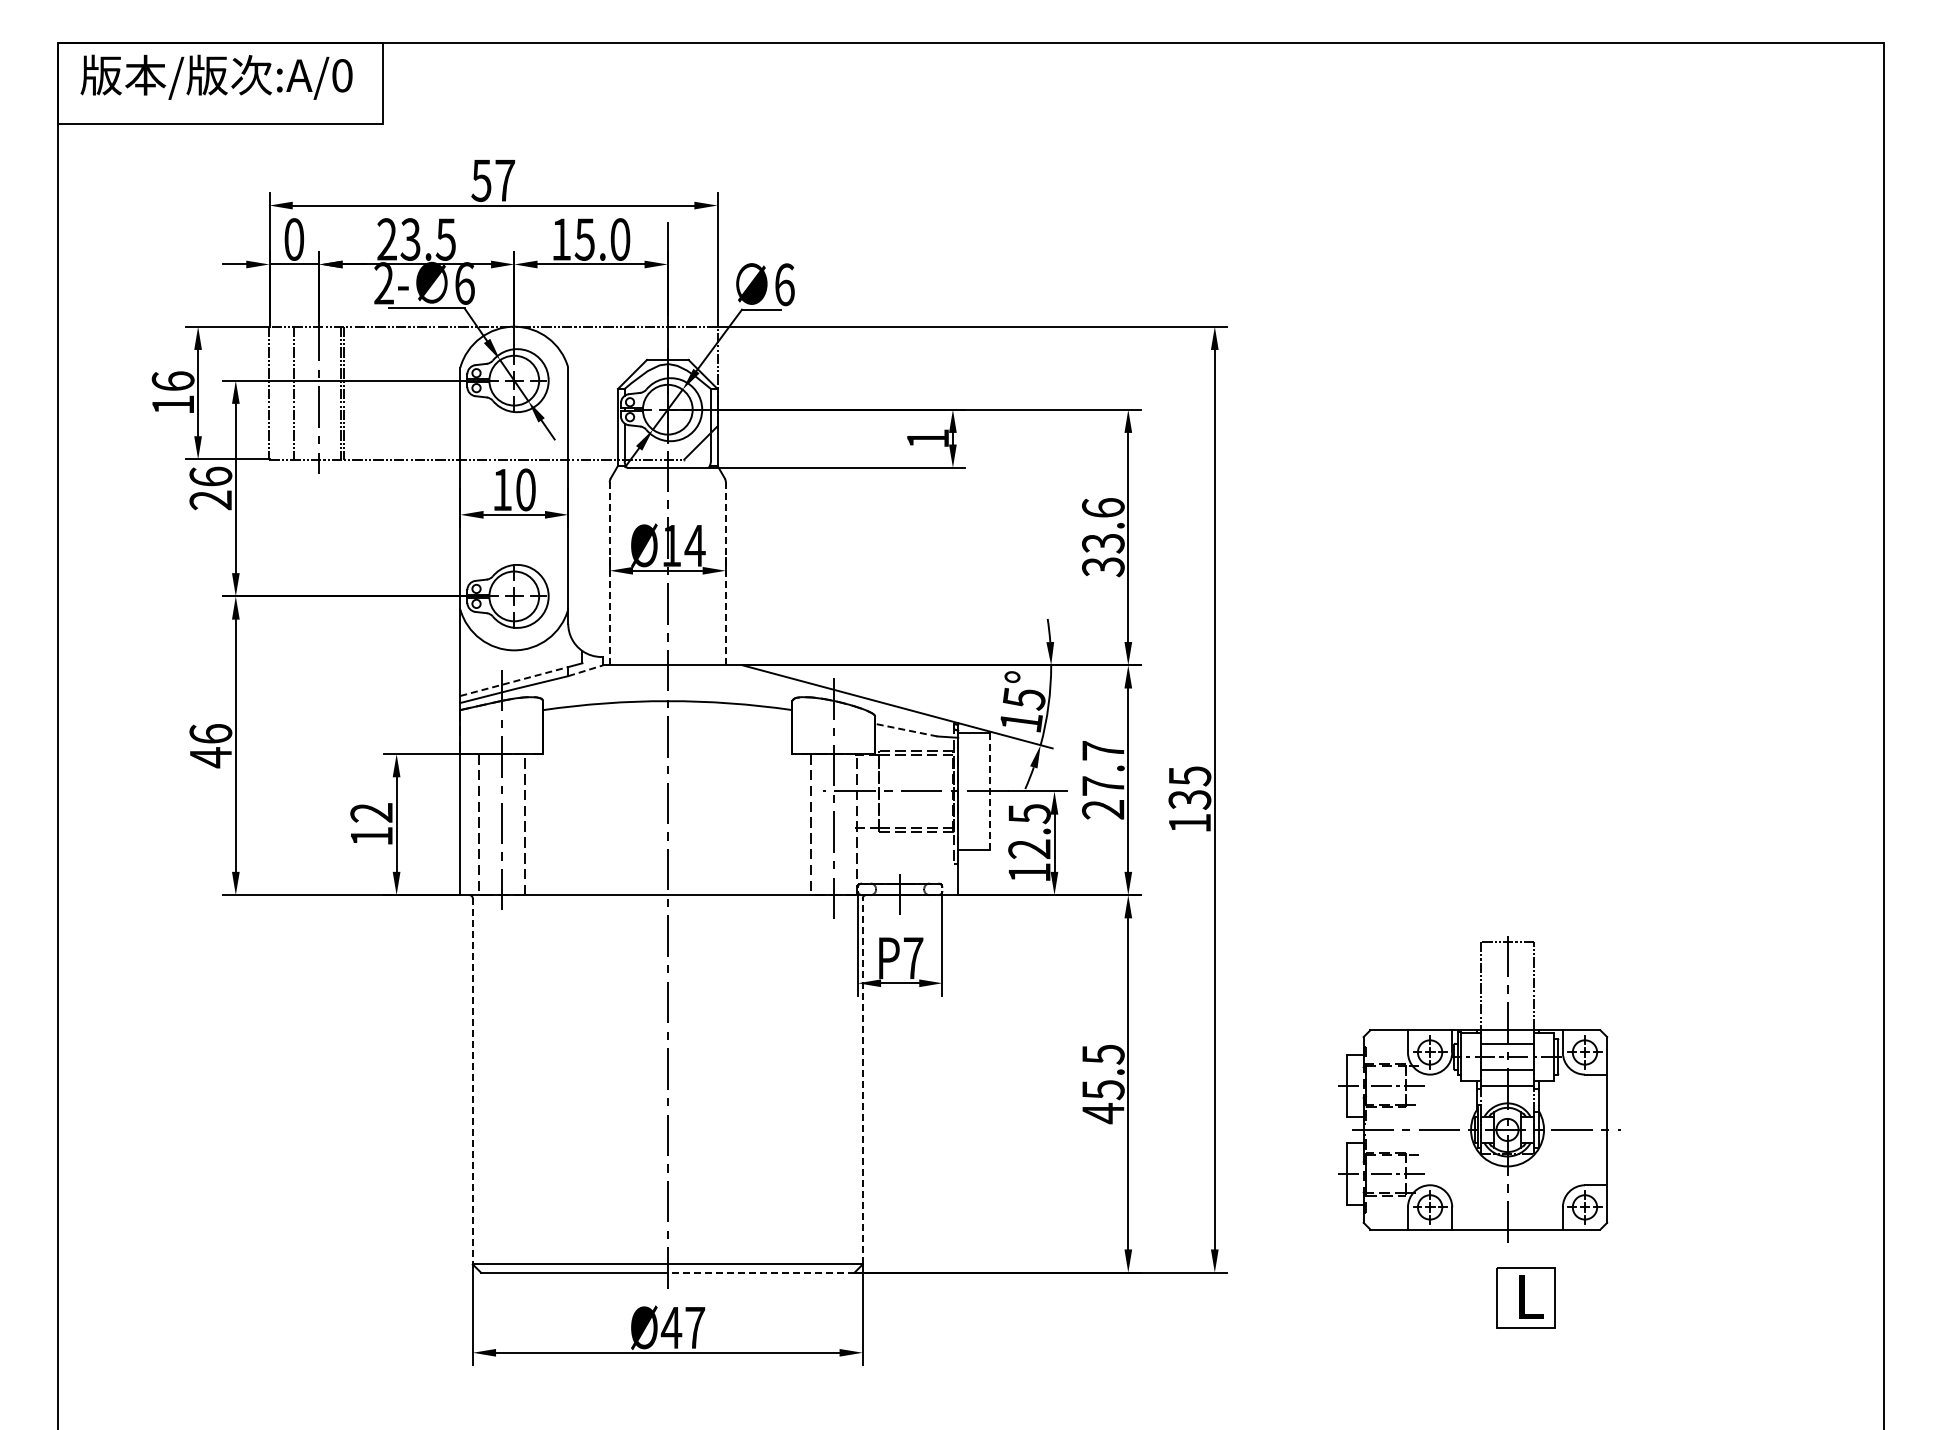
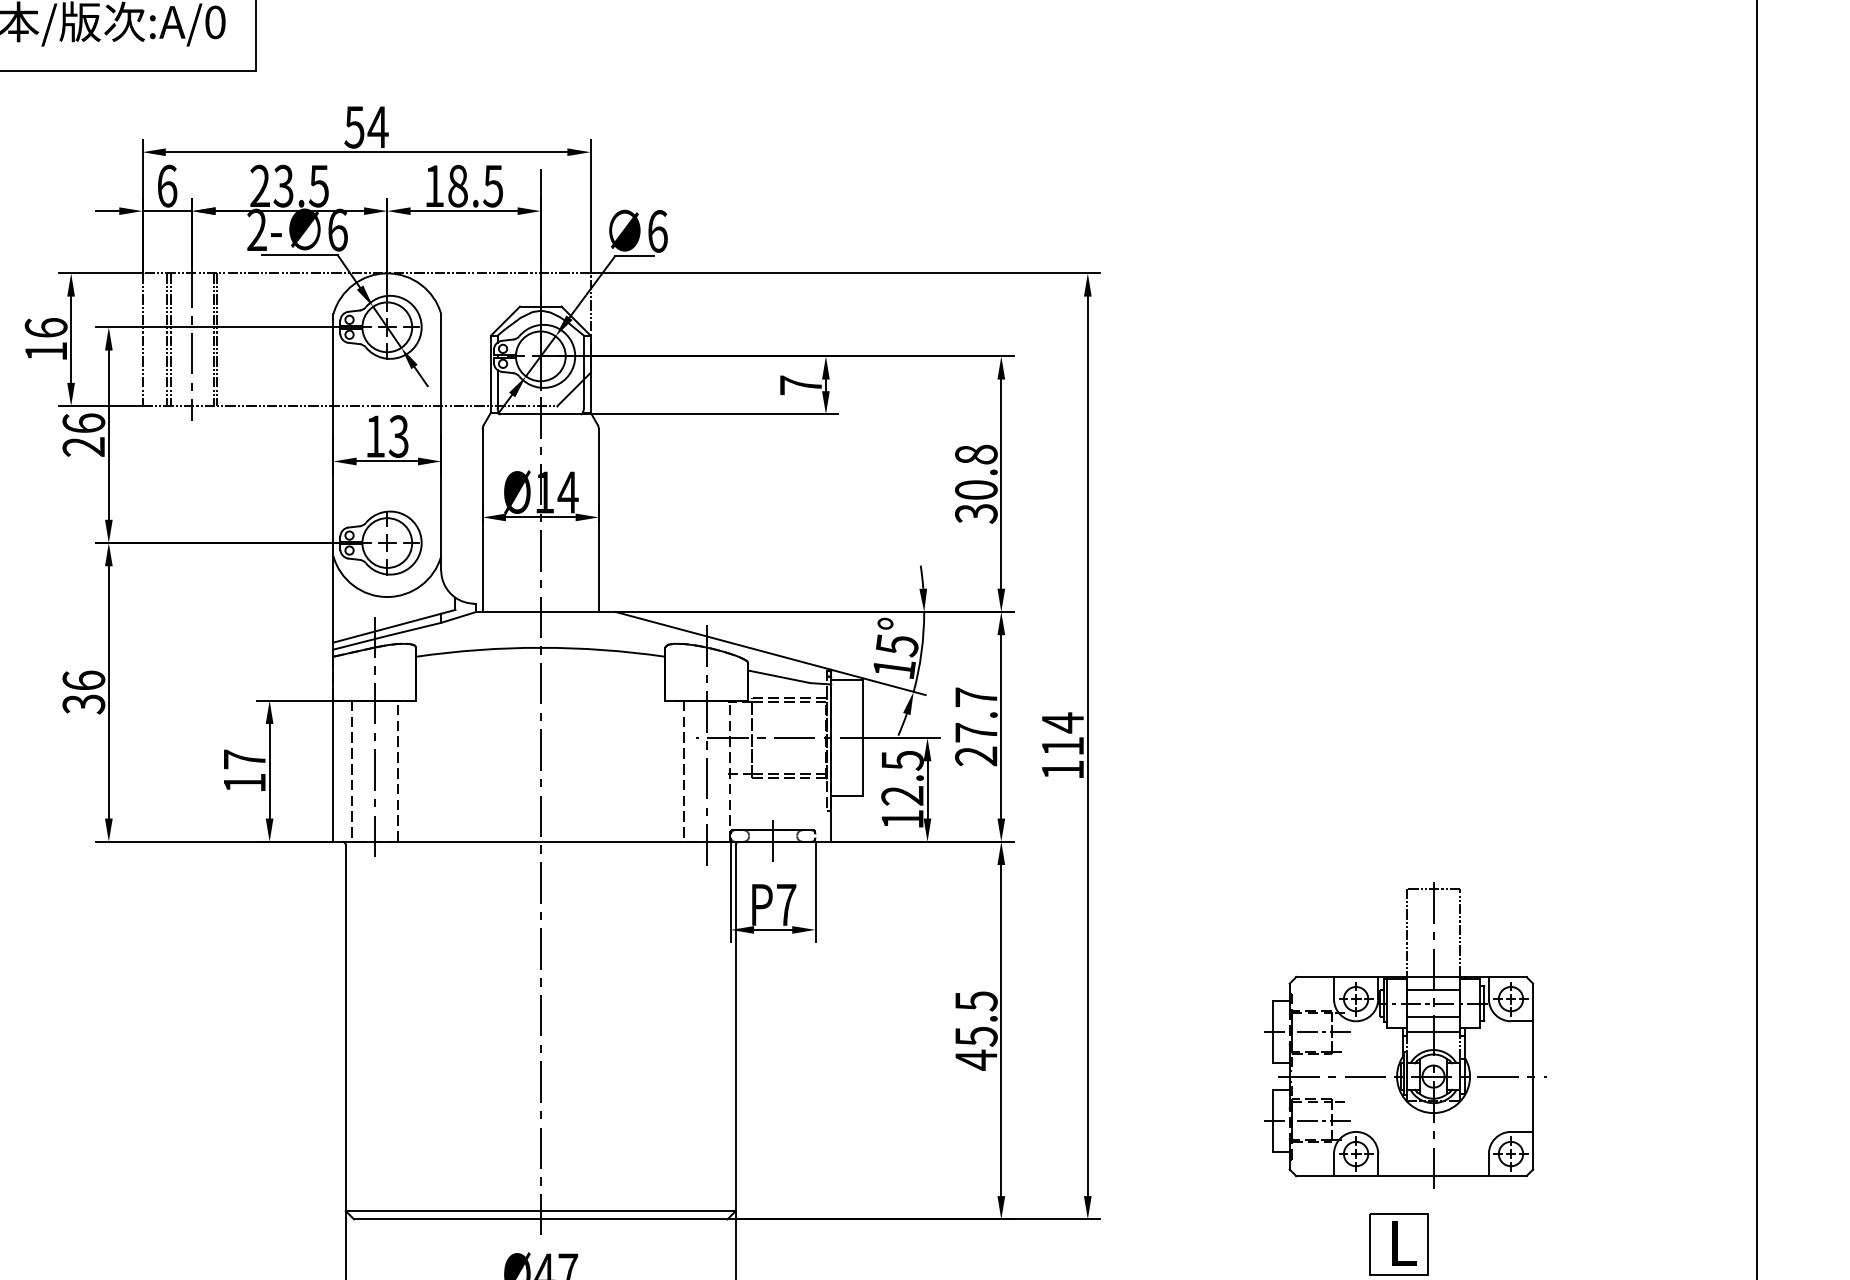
text: (504, 180) -> (377, 127), 57 -> 54
text: (294, 239) -> (167, 186), 0 -> 6
text: (602, 239) -> (475, 186), 15.0 -> 18.5
line: (297, 392) -> (170, 339), added
text: (927, 438) -> (800, 385), 1 -> 7
text: (525, 489) -> (398, 436), 10 -> 13
text: (1103, 525) -> (976, 472), 33.6 -> 30.8
line: (725, 573) -> (598, 520), dashed -> solid
line: (609, 574) -> (482, 521), dashed -> solid
line: (586, 670) -> (459, 617), dashed -> solid
line: (514, 681) -> (387, 628), dashed -> solid
line: (906, 730) -> (779, 677), dashed -> solid
text: (210, 757) -> (83, 704), 46 -> 36
text: (1189, 787) -> (1062, 734), 135 -> 114
line: (989, 791) -> (862, 738), dashed -> solid
text: (371, 812) -> (244, 759), 12 -> 17
line: (472, 1081) -> (345, 1028), dashed -> solid
line: (862, 1081) -> (735, 1028), dashed -> solid
part: (1479, 1089) -> (1405, 1036), moved
line: (760, 1272) -> (633, 1219), dashed -> solid

